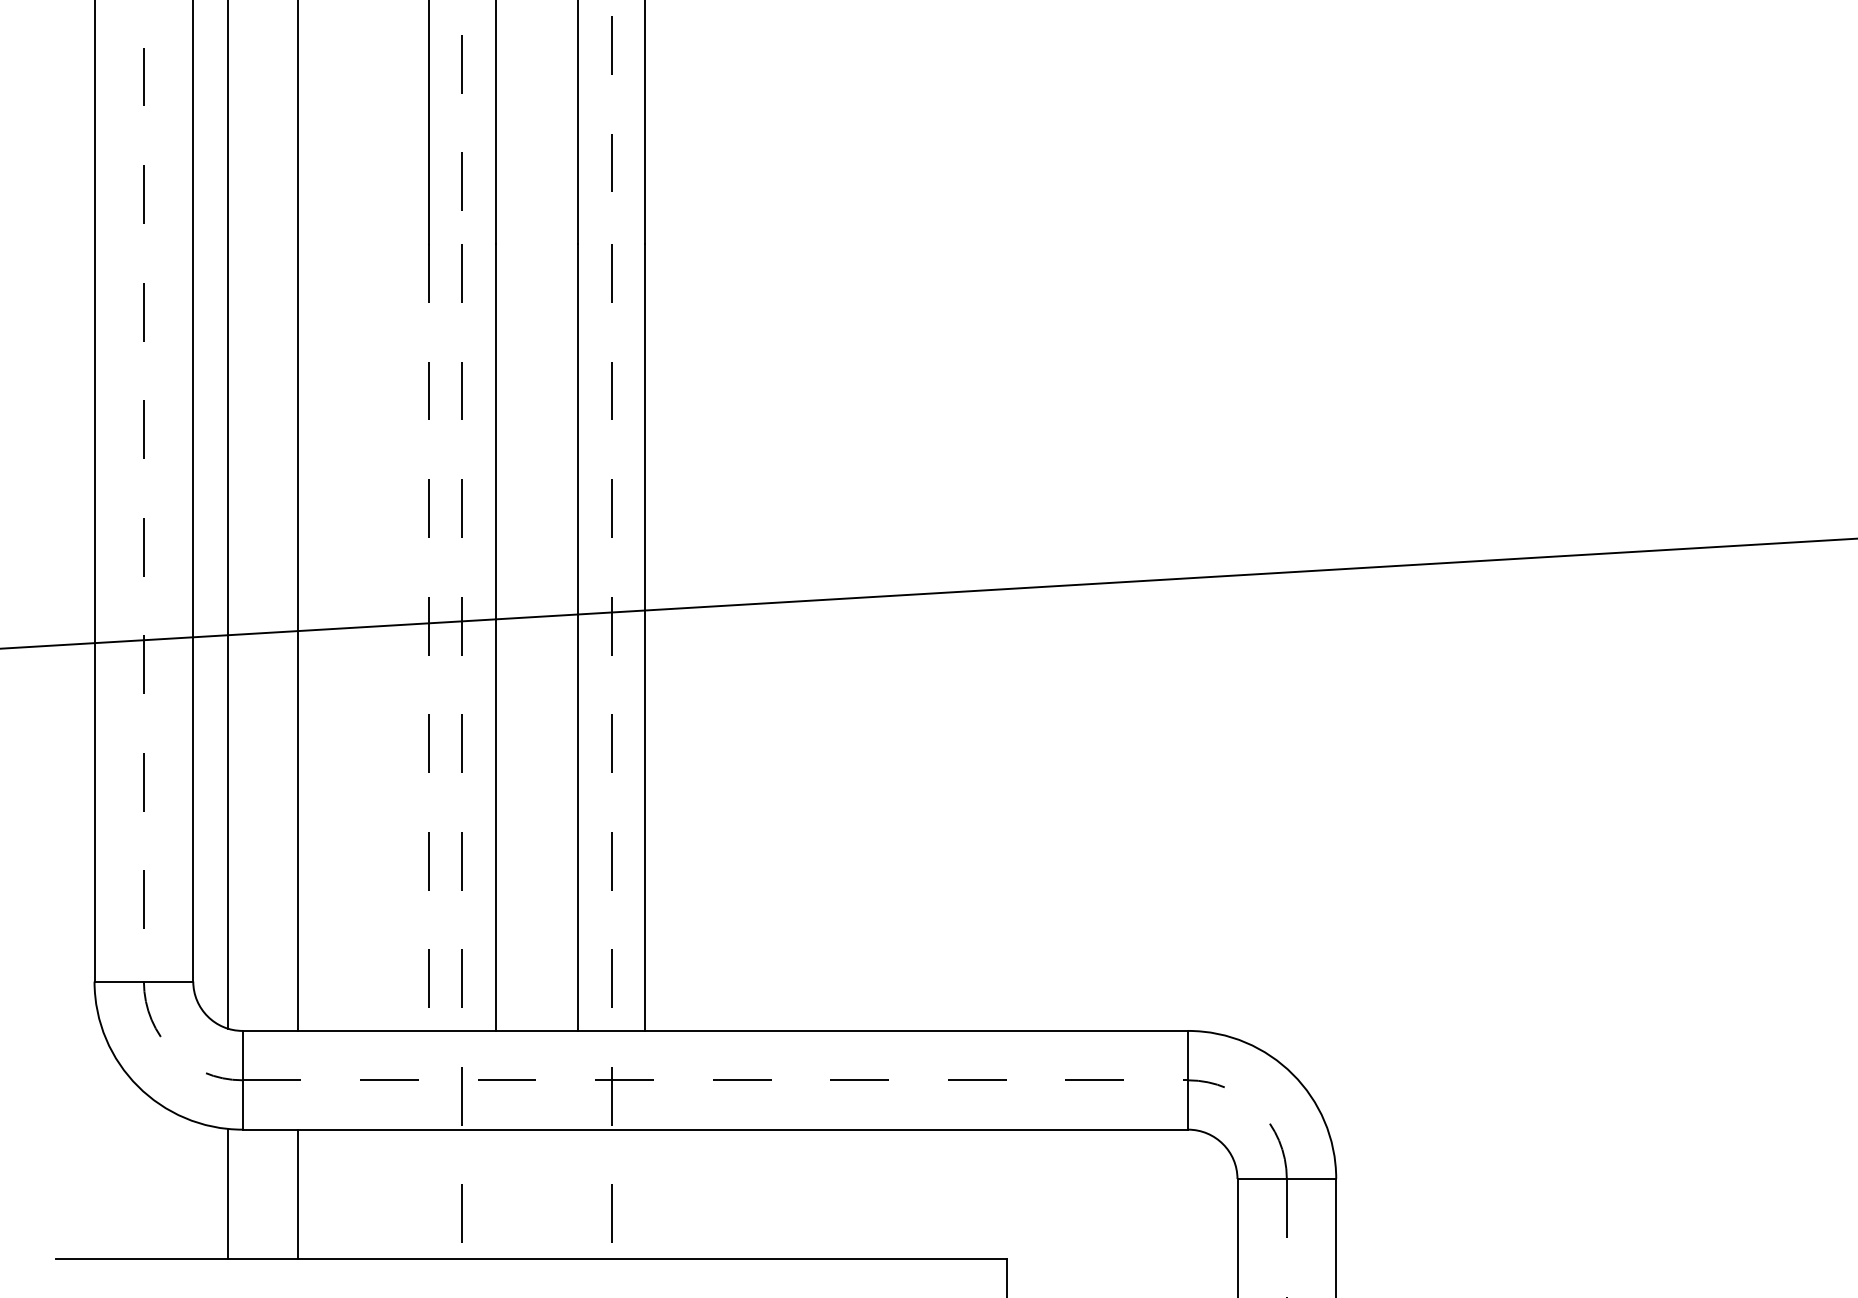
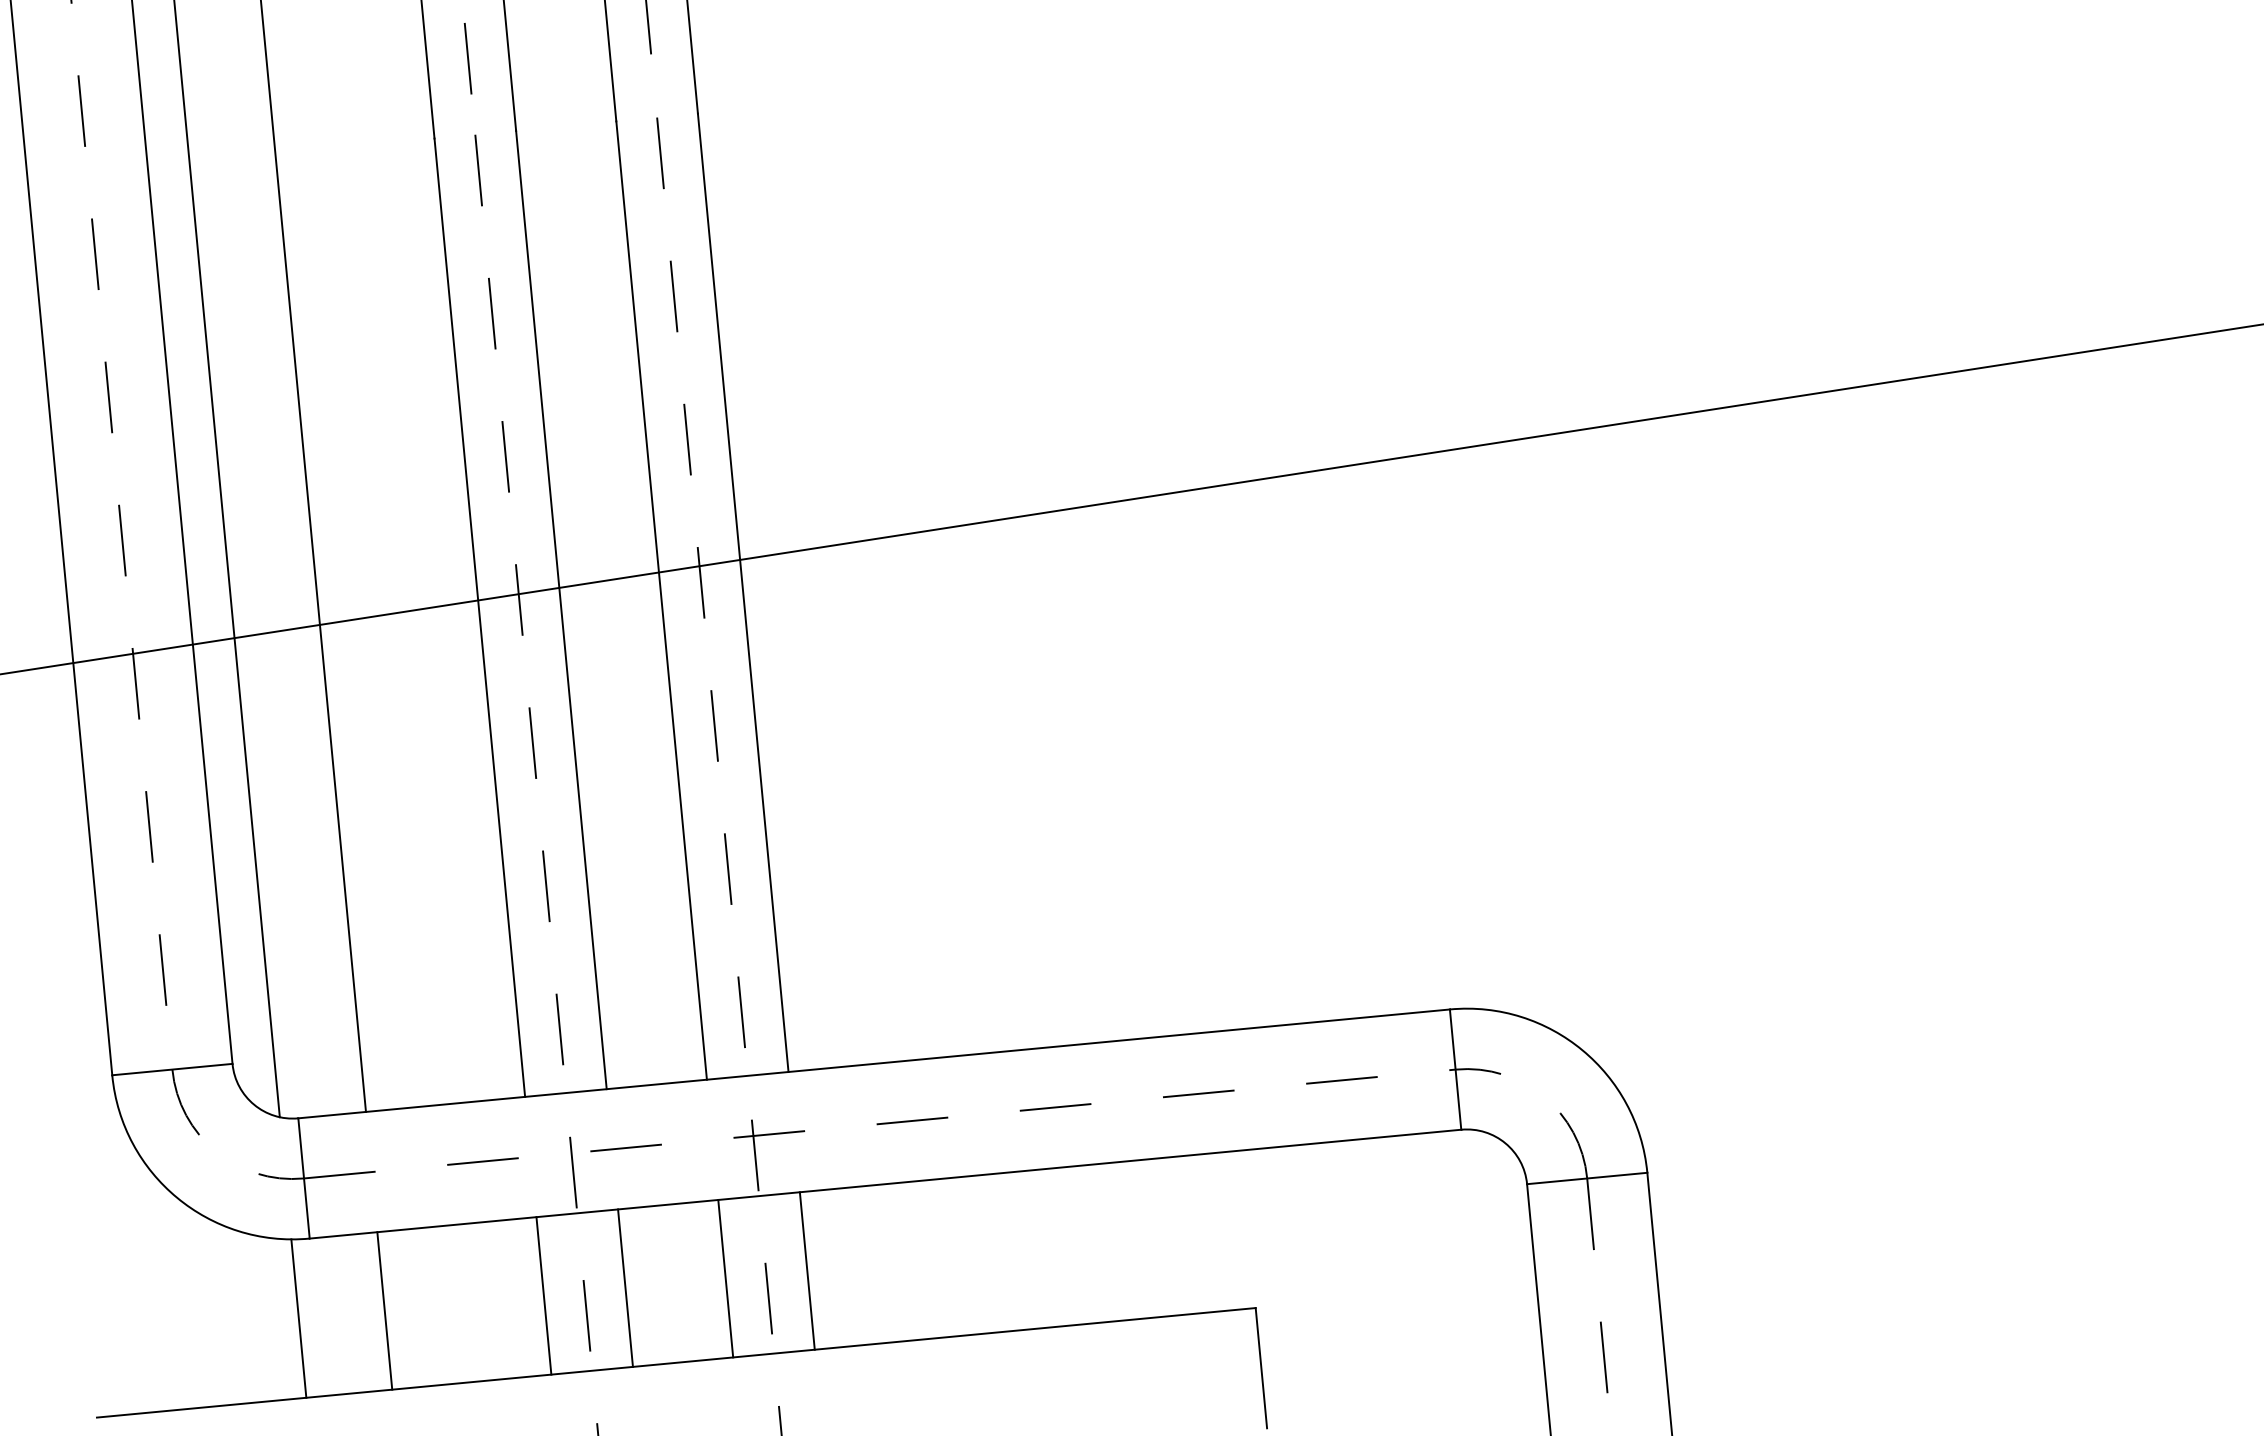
line: (428, 638) -> (479, 618), dashed -> solid
line: (428, 1193) -> (543, 1294), added
line: (495, 1193) -> (625, 1287), added
line: (578, 1193) -> (726, 1277), added
line: (645, 1193) -> (807, 1269), added

